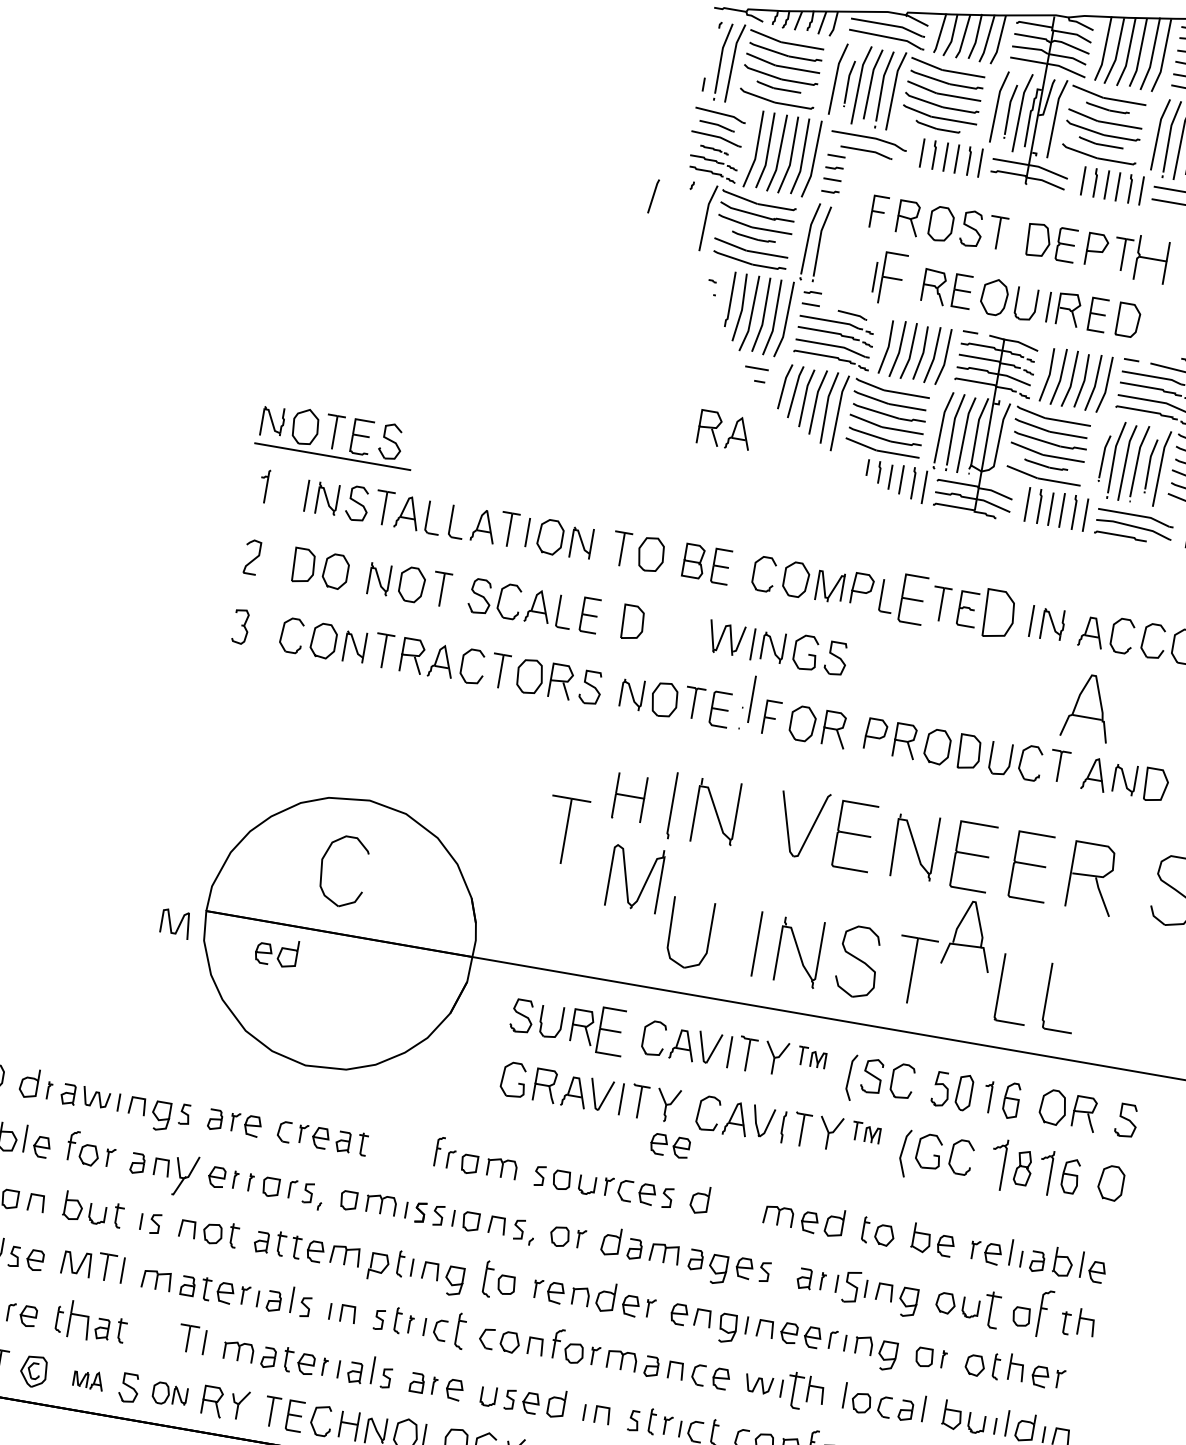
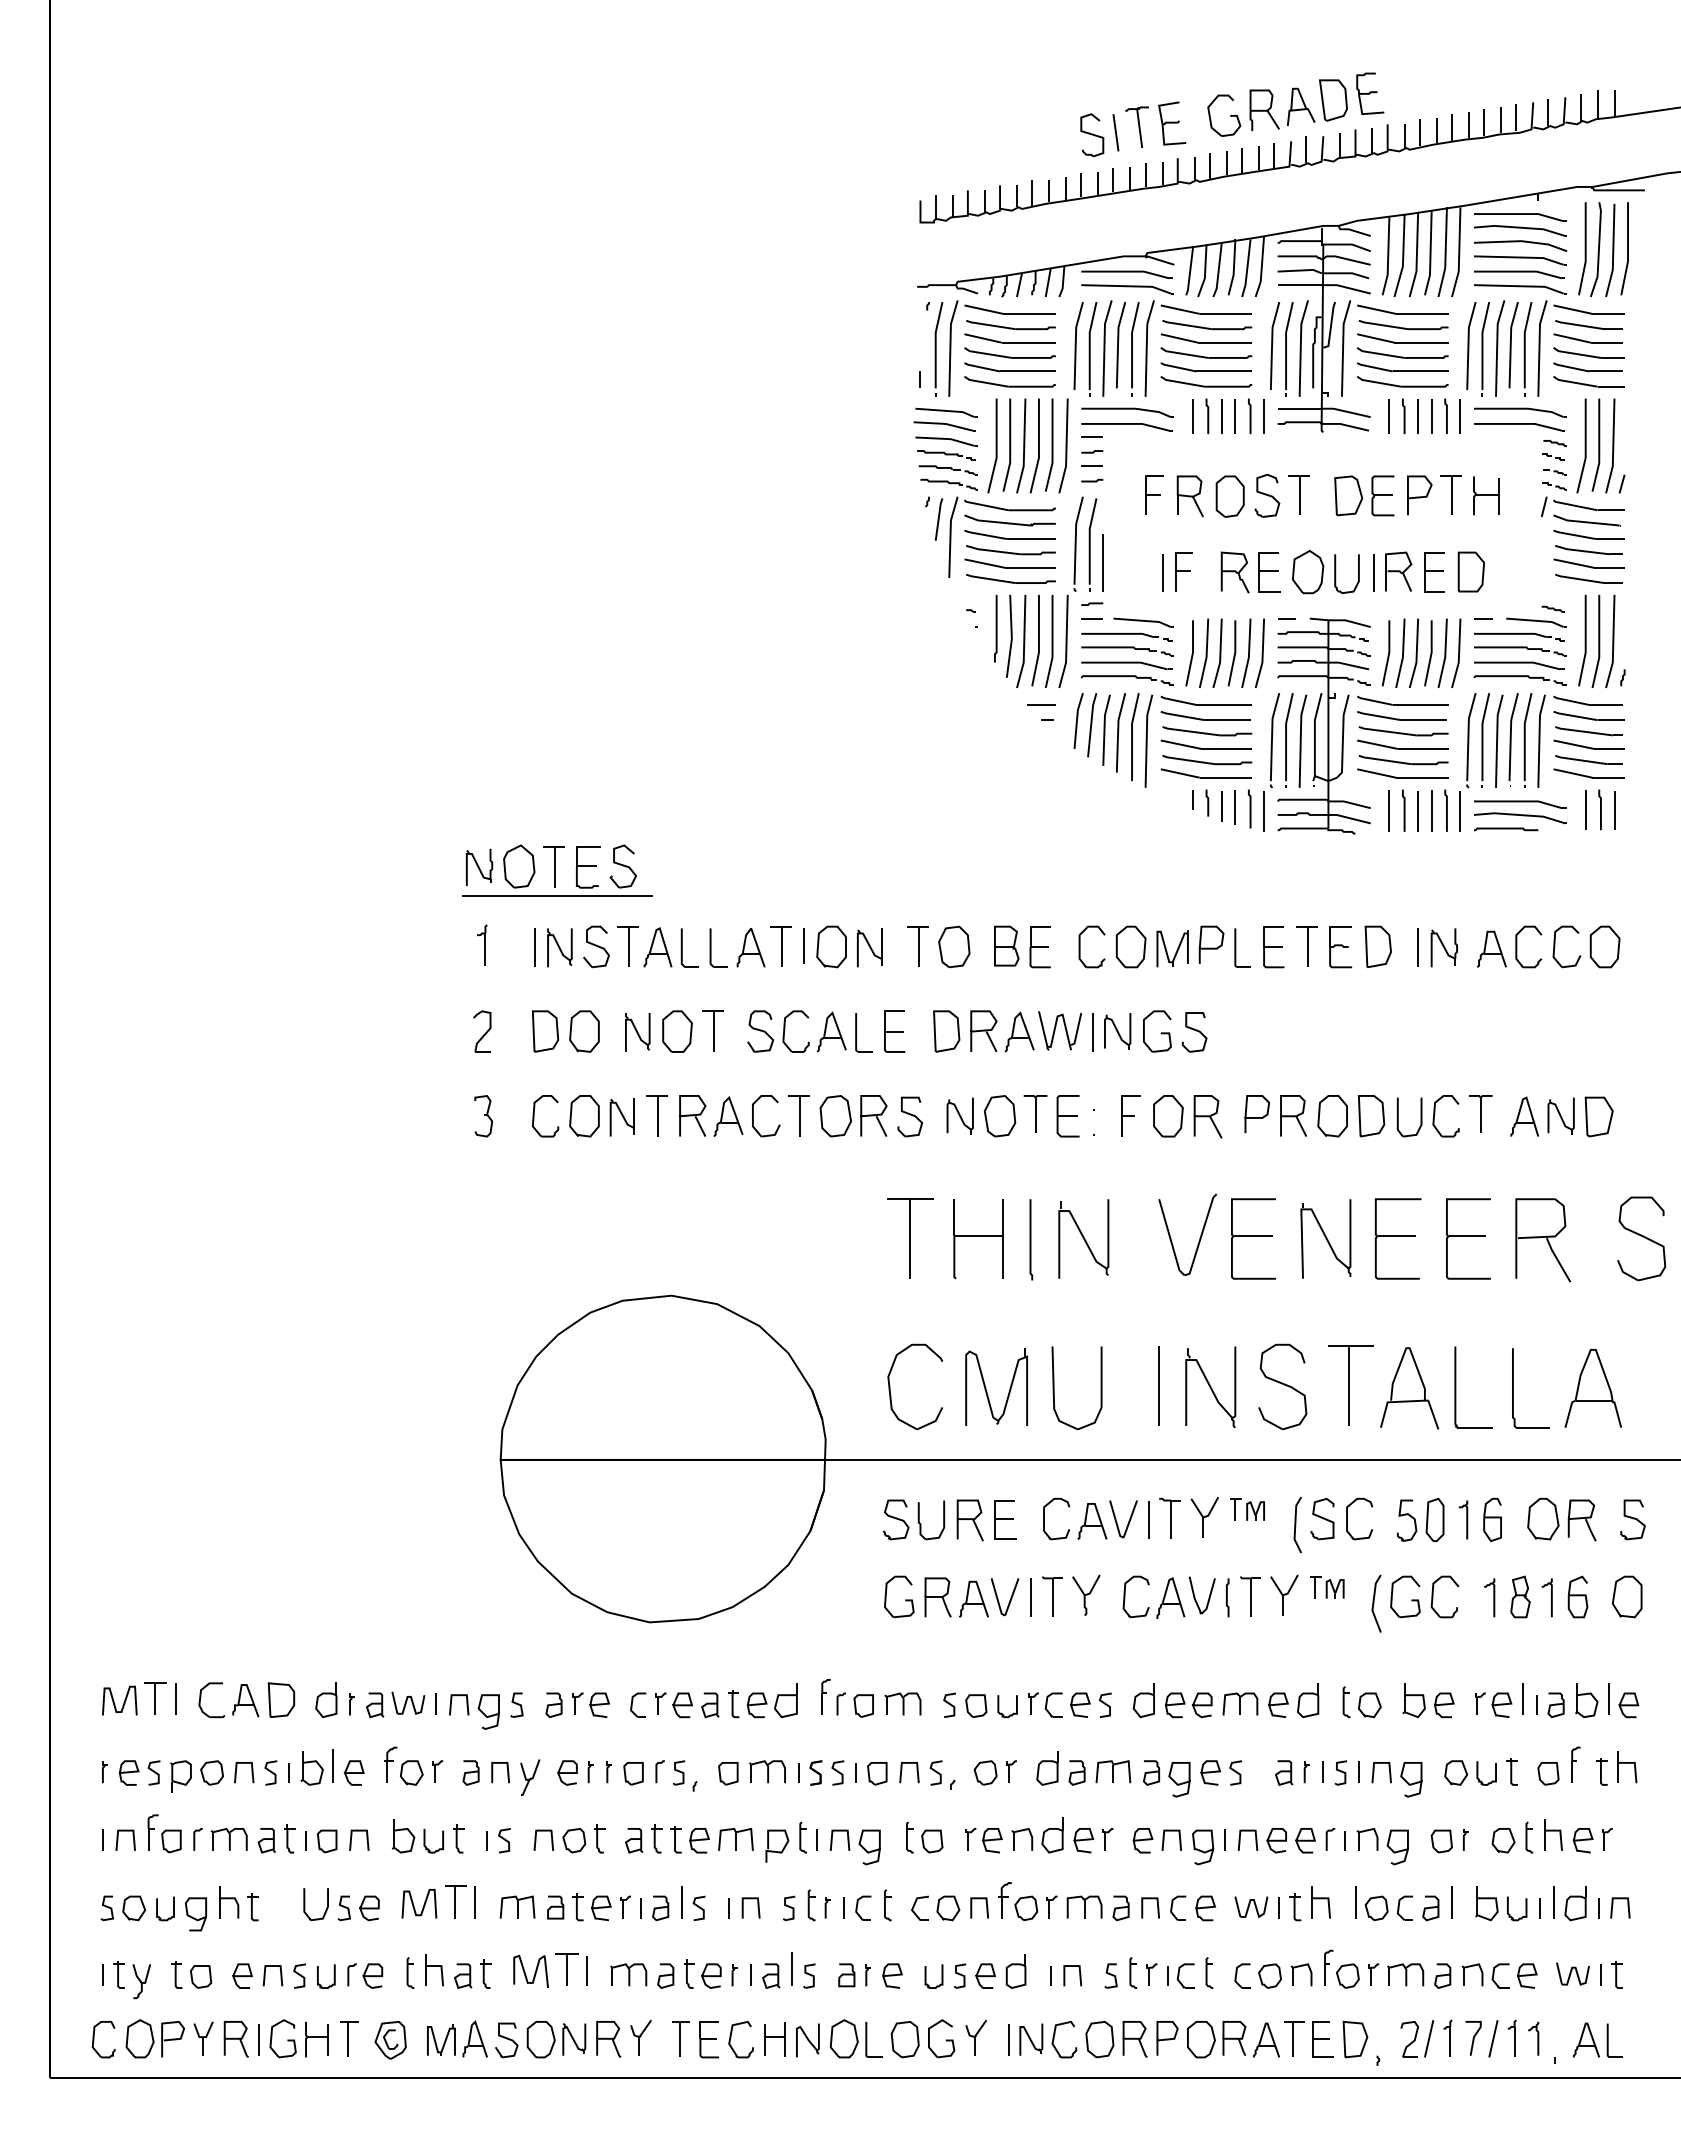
part: (849, 84) -> (1092, 349), size x1.67
part: (778, 87) -> (1009, 367), size x1.67
part: (1107, 108) -> (1403, 325), size x1.67
part: (1010, 111) -> (1289, 349), size x1.43
part: (716, 126) -> (944, 426), size x1.43
part: (938, 126) -> (1206, 381), size x1.67
part: (1100, 142) -> (1402, 367), size x1.67
part: (714, 150) -> (946, 455), size x1.67
part: (866, 152) -> (1126, 427), size x1.43
line: (653, 196) -> (938, 519), moved
part: (753, 237) -> (1010, 550), size x1.67
part: (1151, 259) -> (1486, 495), size x0.71
part: (892, 279) -> (1183, 571), size x0.62
part: (852, 315) -> (1143, 622), size x1.67
part: (719, 426) -> (994, 1027), moved
part: (1104, 458) -> (1471, 740), size x1.67
part: (1046, 465) -> (1403, 760), size x1.67
part: (1150, 466) -> (1527, 740), size x1.43
part: (912, 600) -> (1273, 947), size x0.71
part: (998, 614) -> (1377, 946), size x0.71
line: (751, 699) -> (1102, 562), moved
part: (1087, 707) -> (1592, 1388), moved
part: (629, 797) -> (978, 1239), size x1.43
part: (566, 830) -> (910, 1238), moved
part: (322, 867) -> (890, 1386), moved
part: (626, 876) -> (986, 1387), moved
curve: (178, 925) -> (534, 1972), moved
part: (969, 935) -> (1409, 1388), moved
part: (276, 951) -> (771, 1700), moved
part: (612, 1031) -> (1005, 1519), size x0.71
part: (669, 1146) -> (1188, 1705), moved
part: (998, 1164) -> (1489, 1597), size x0.62
part: (1044, 1172) -> (1546, 1597), size x0.71
part: (185, 1175) -> (530, 1777), size x0.71
part: (488, 1278) -> (909, 1837), size x0.71
part: (850, 1286) -> (1340, 1772), size x0.62
part: (991, 1309) -> (1511, 1771), size x0.62
part: (1044, 1313) -> (1575, 1764), size x0.62
part: (79, 1320) -> (434, 1970), size x0.71
part: (460, 1331) -> (887, 1905), size x0.71
part: (88, 1379) -> (457, 2038), size x1.67
part: (794, 1390) -> (1295, 1907), size x0.62
part: (169, 1394) -> (556, 2039), size x1.43

